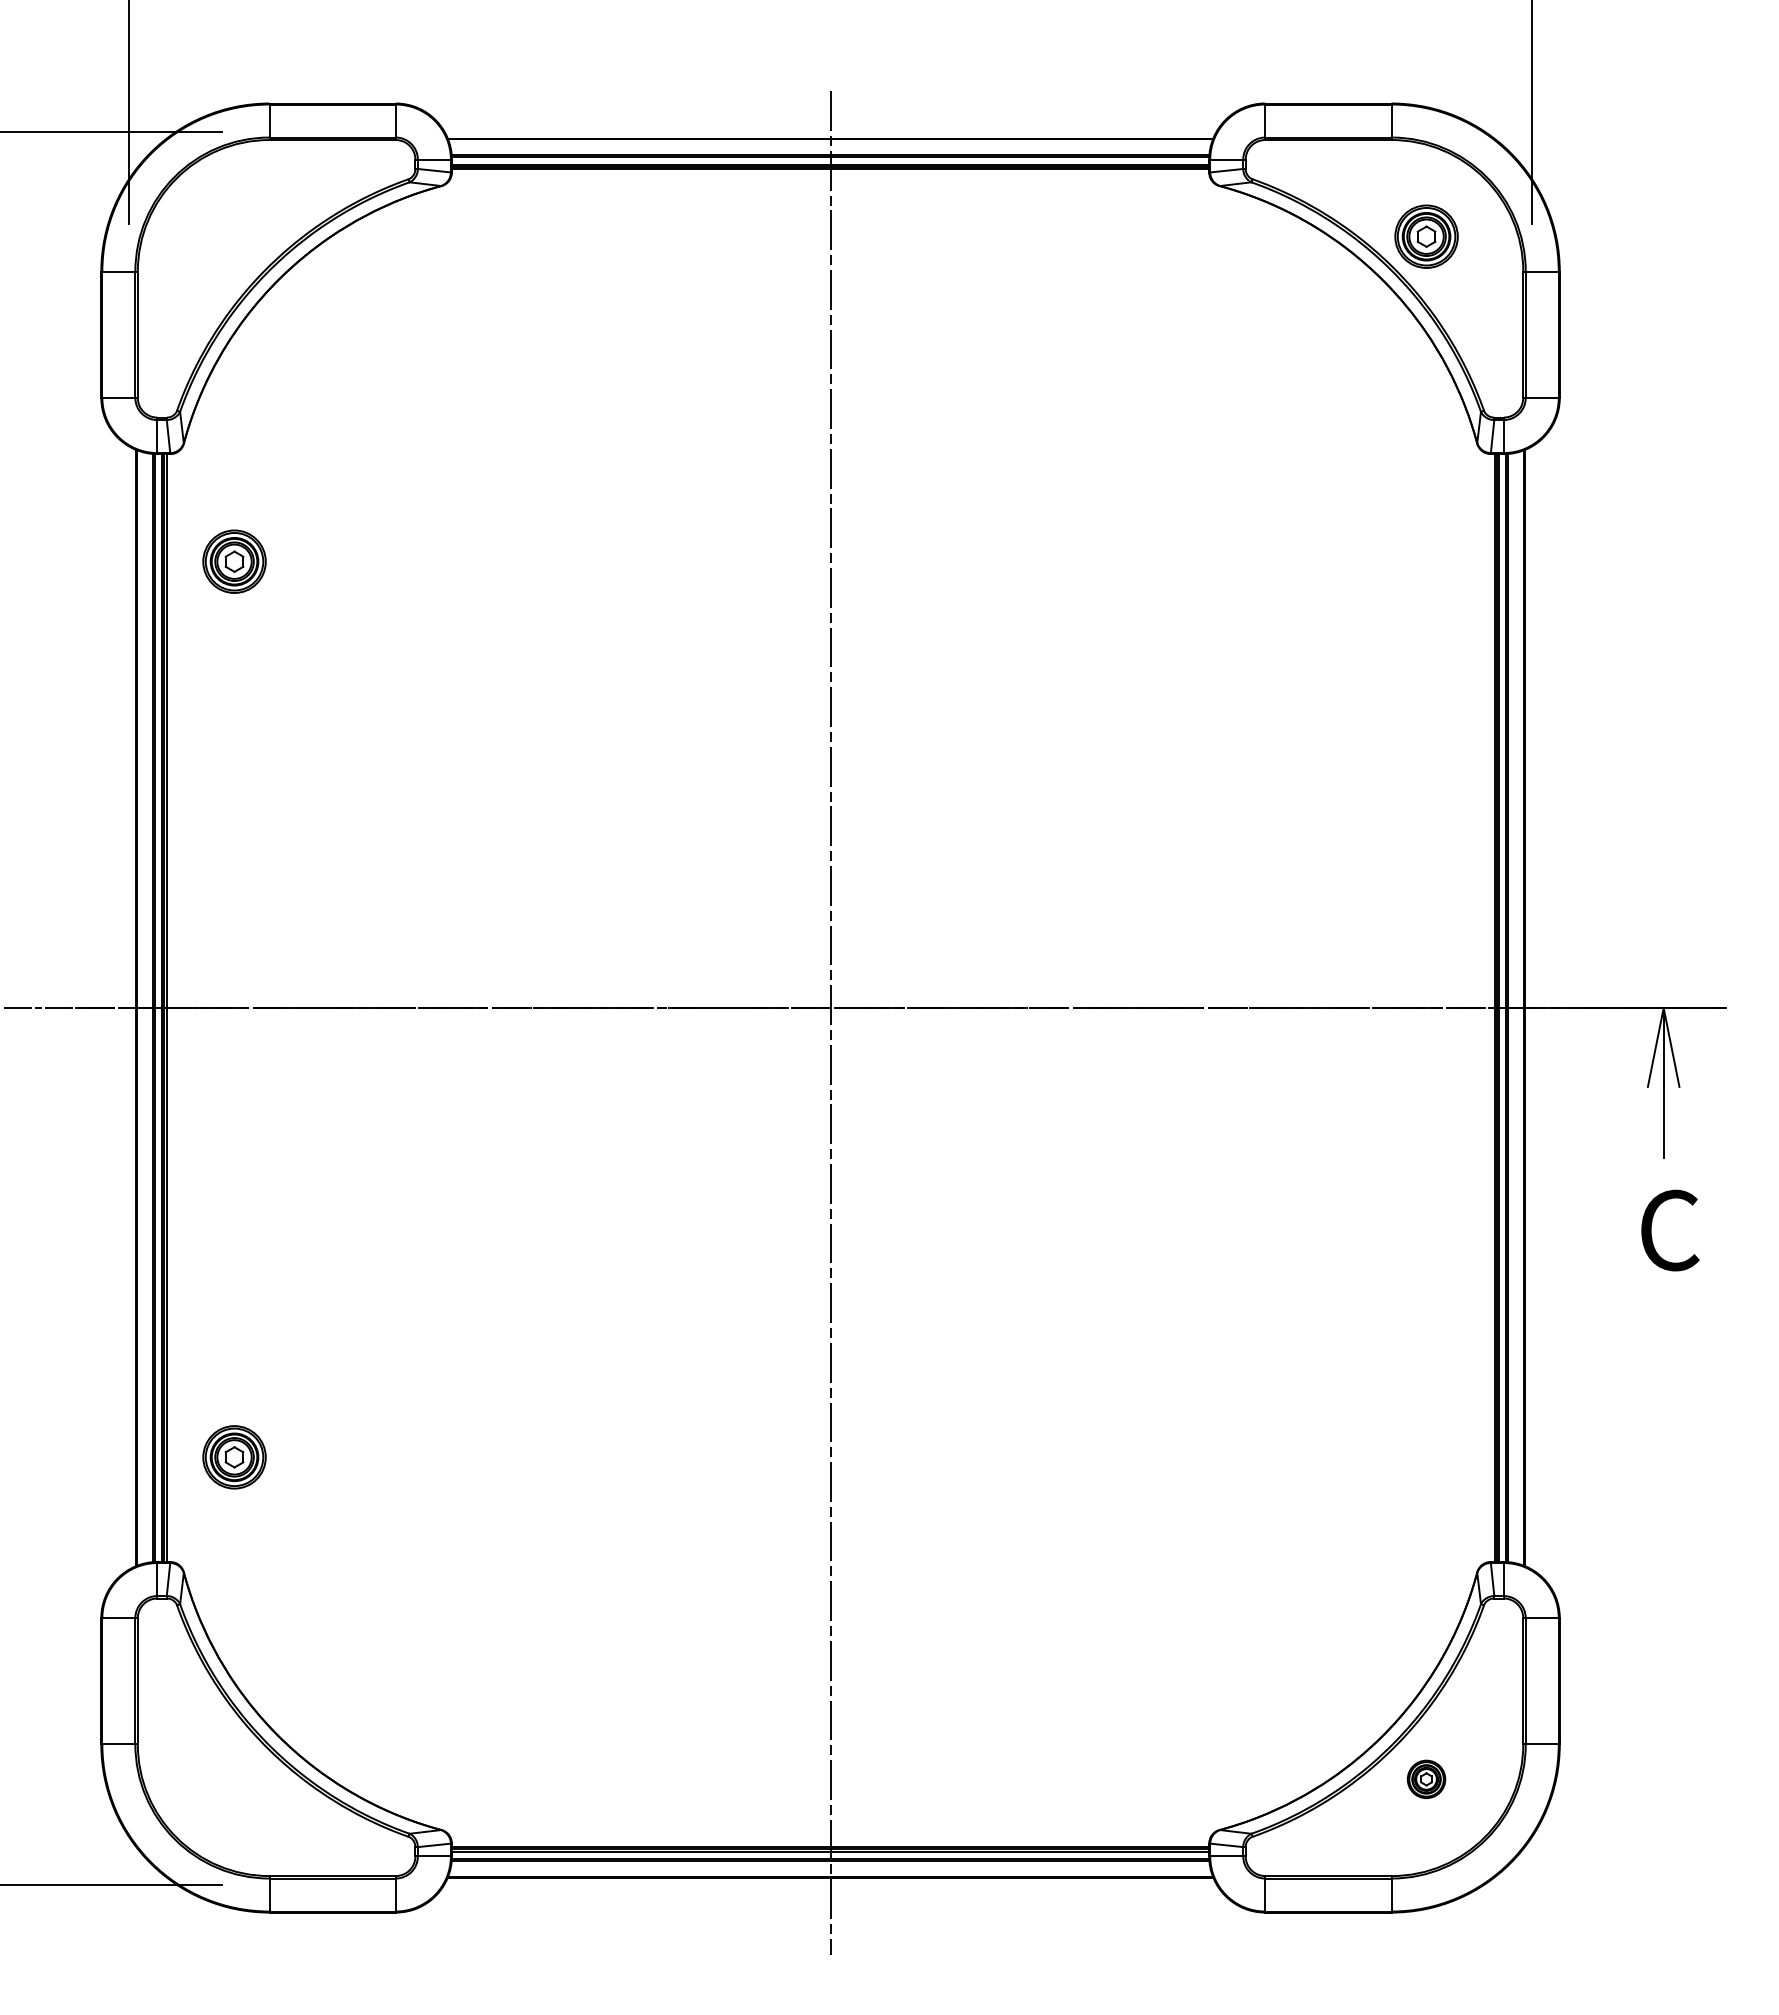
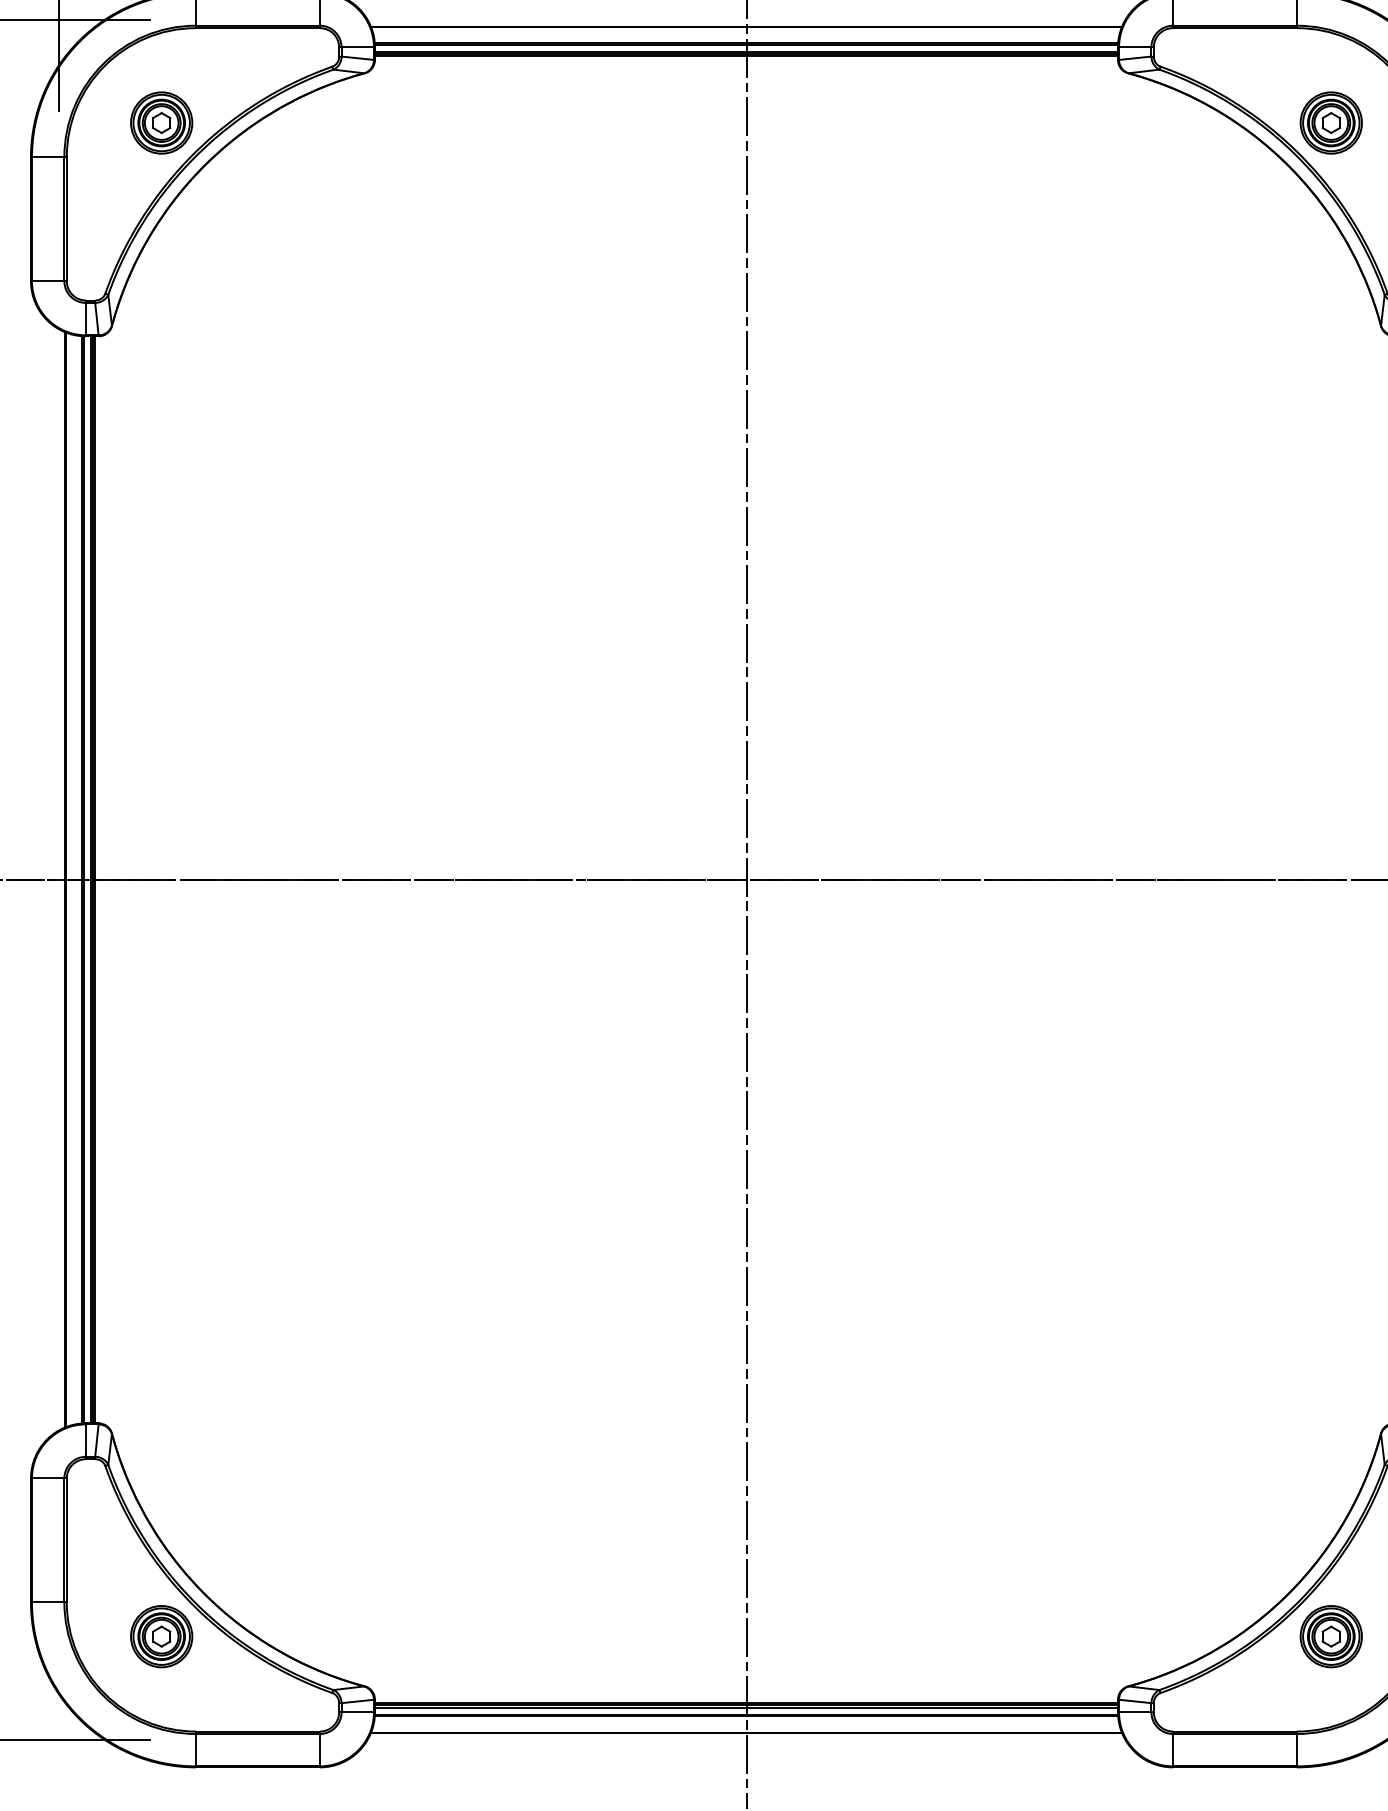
part: (234, 561) -> (161, 122), moved
part: (234, 1457) -> (161, 1636), moved
part: (1426, 1779) -> (1331, 1636), size x1.67

